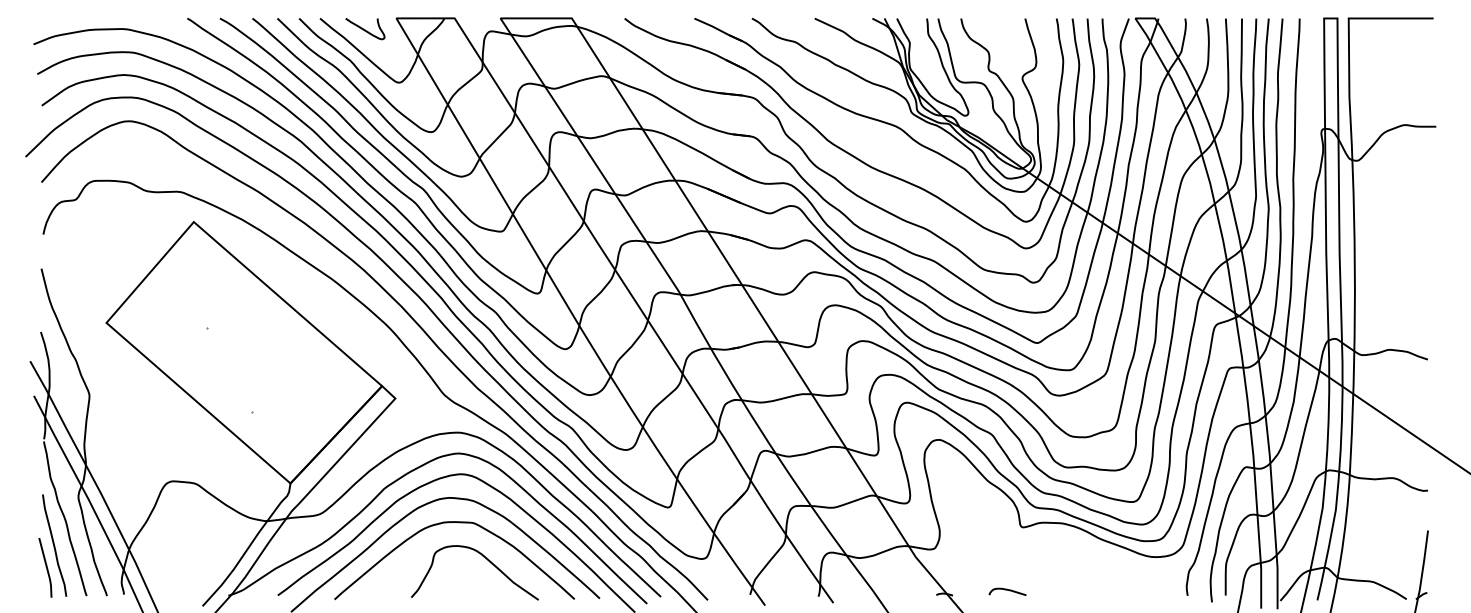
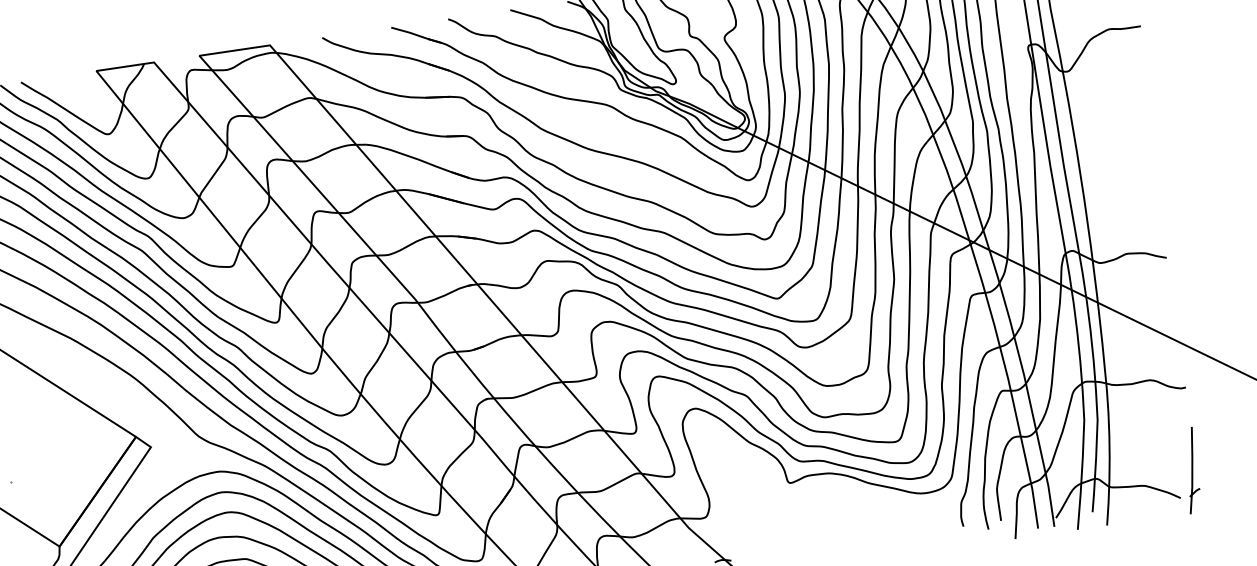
curve: (365, 29) -> (67, 86), removed
curve: (1007, 590) -> (784, 547), removed

